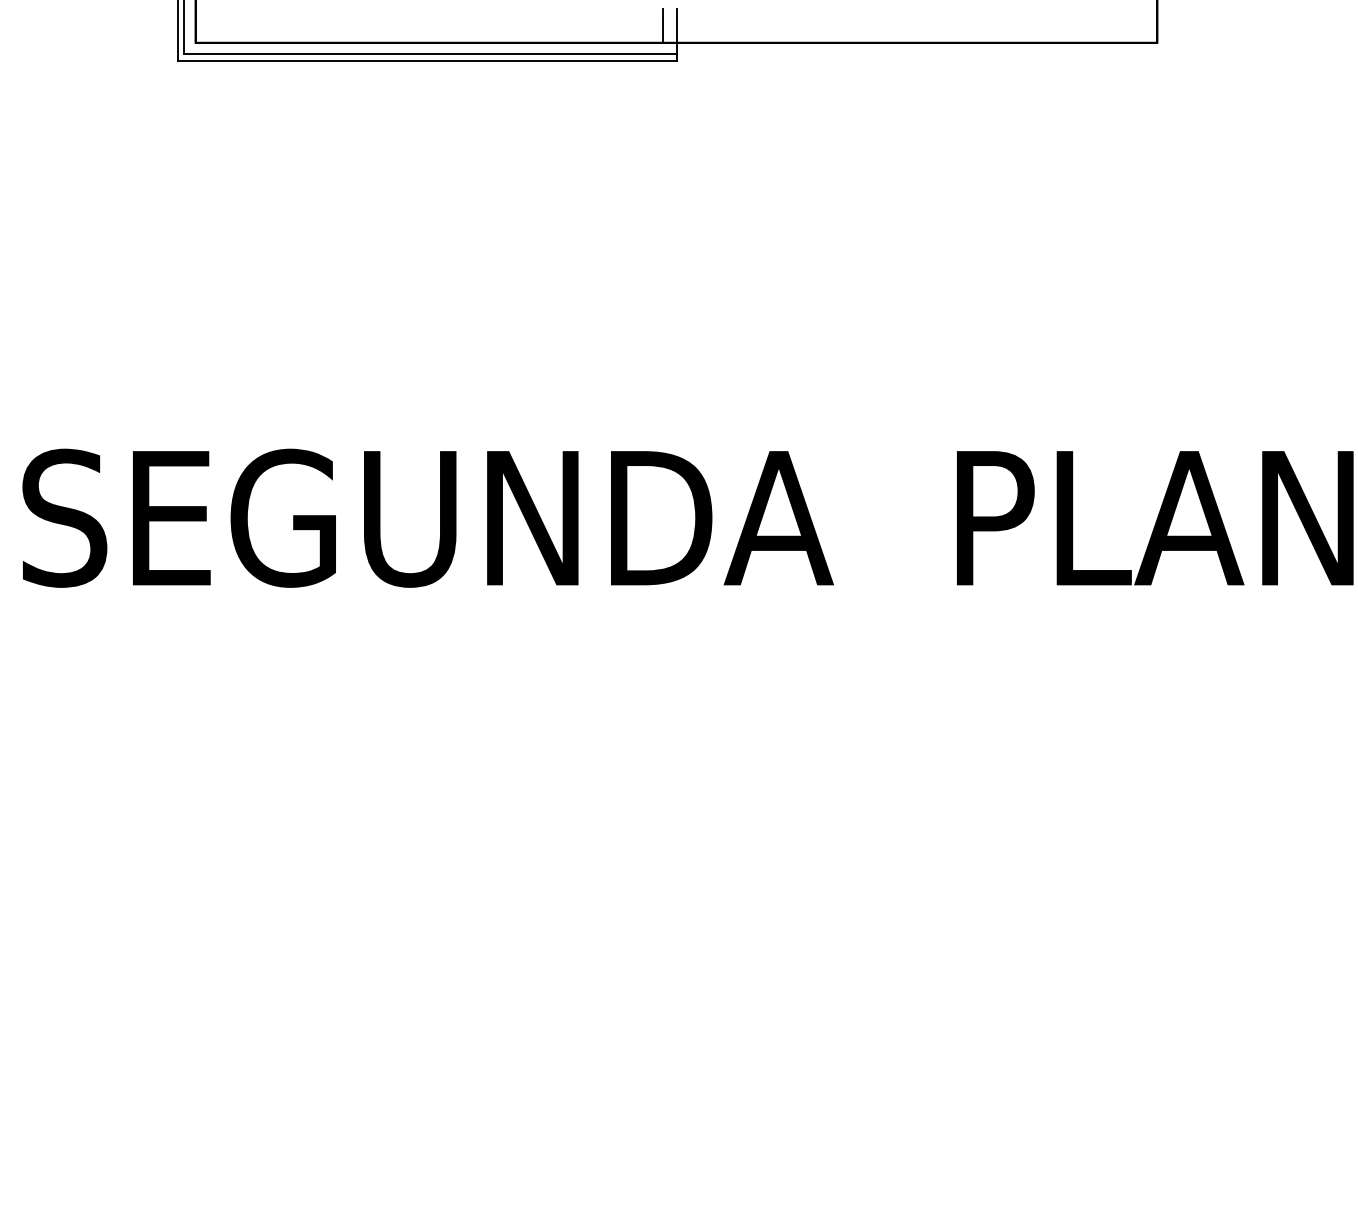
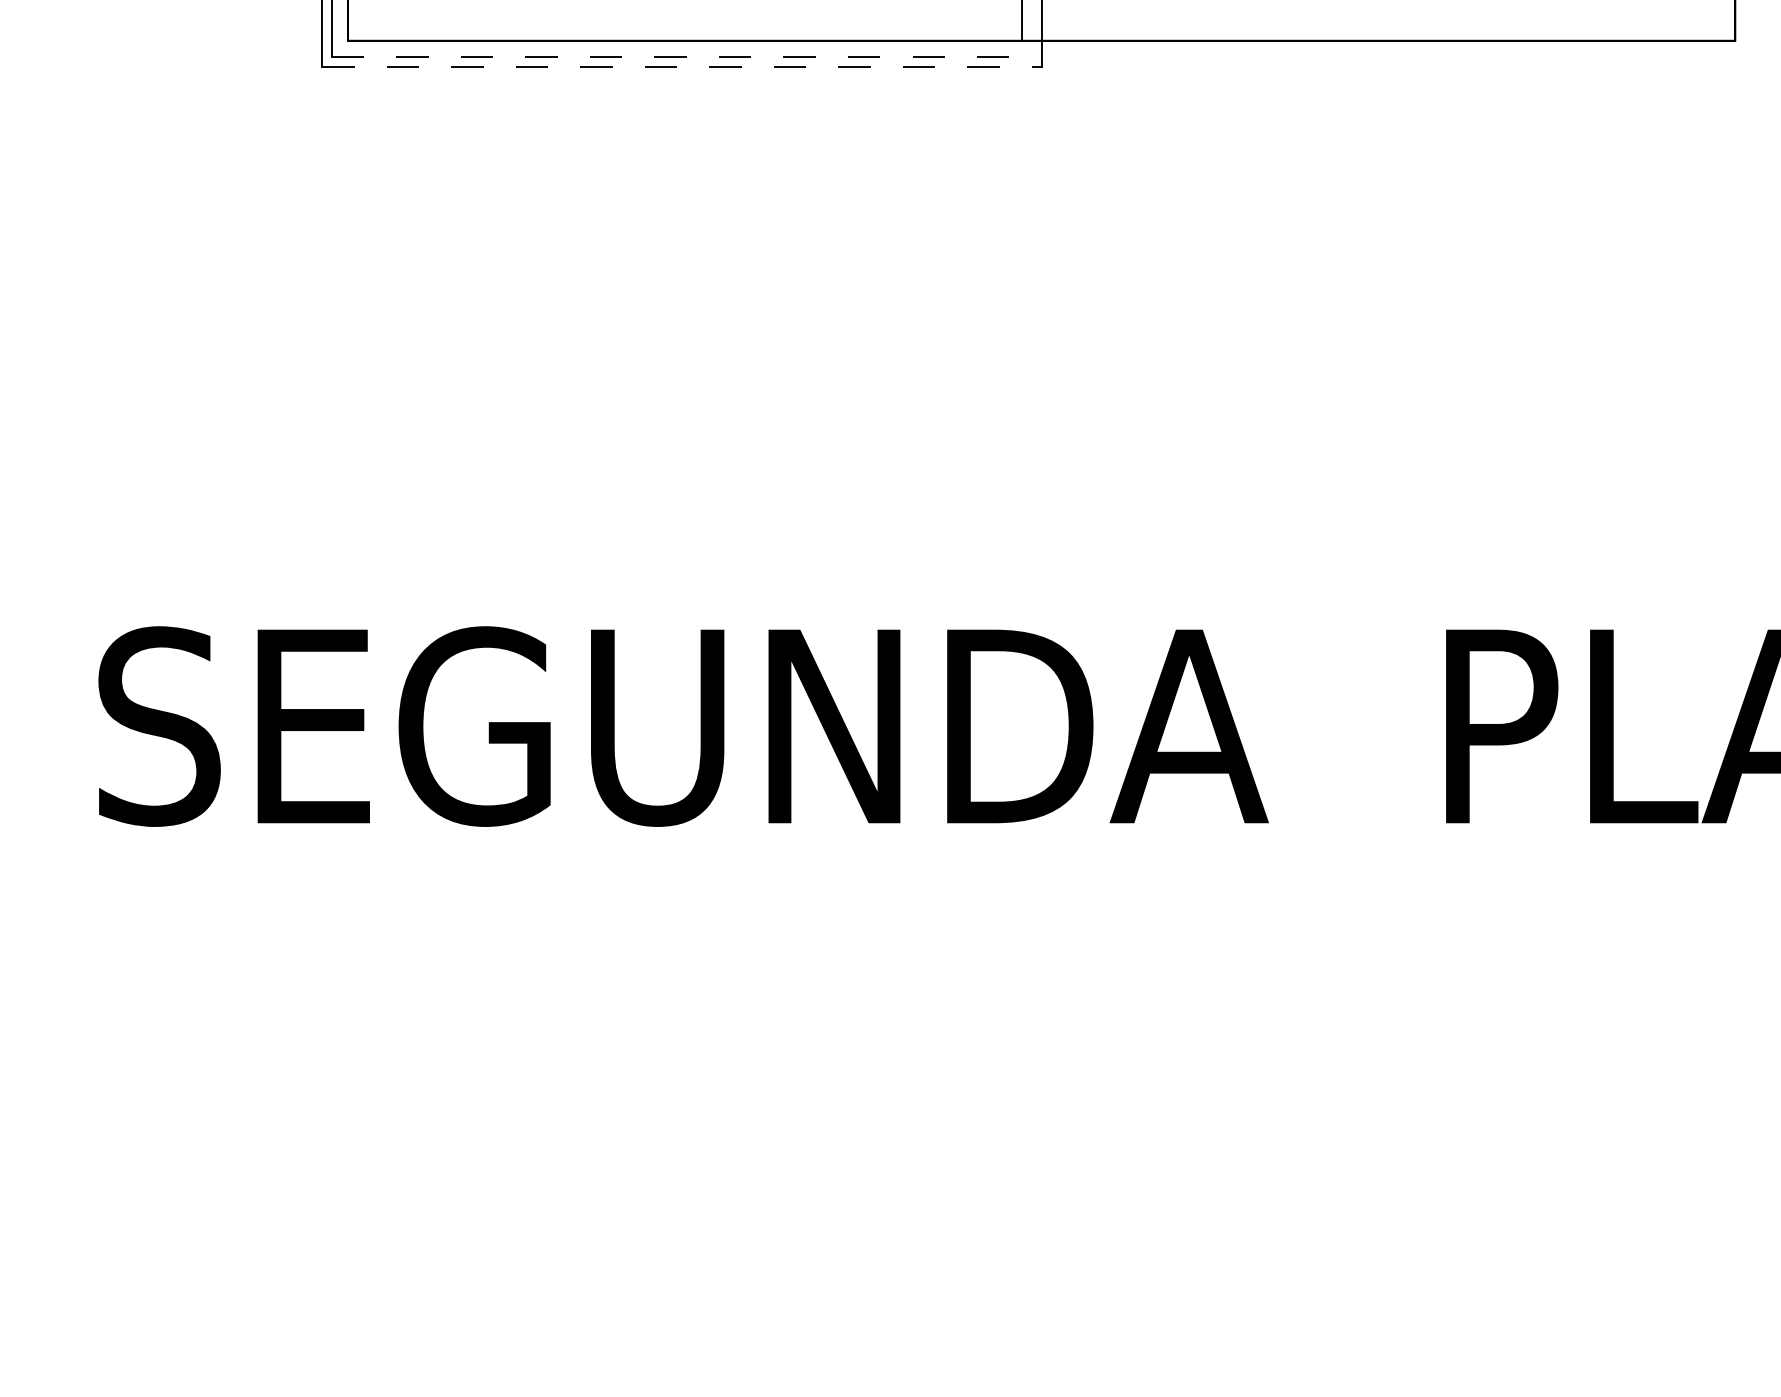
line: (430, 53) -> (686, 56), solid -> dashed
line: (427, 60) -> (682, 66), solid -> dashed

